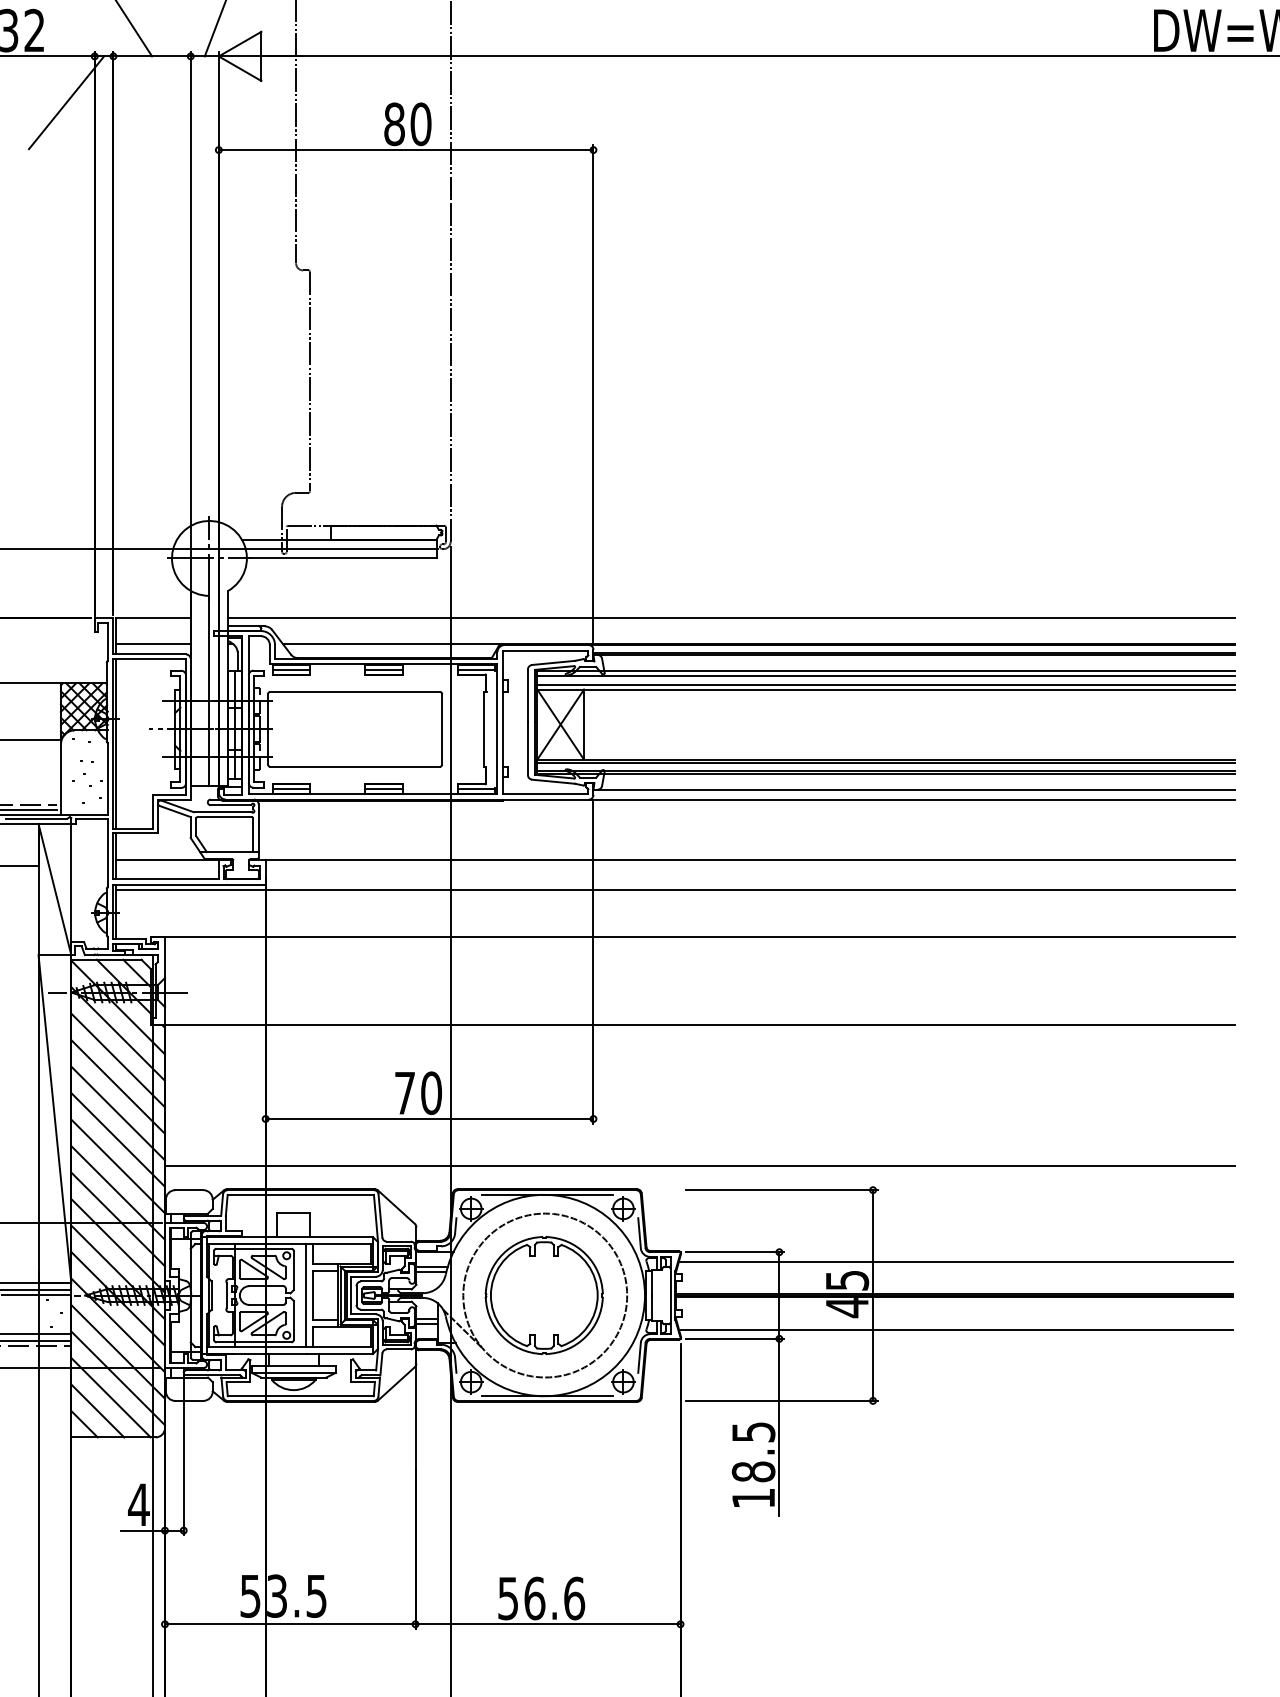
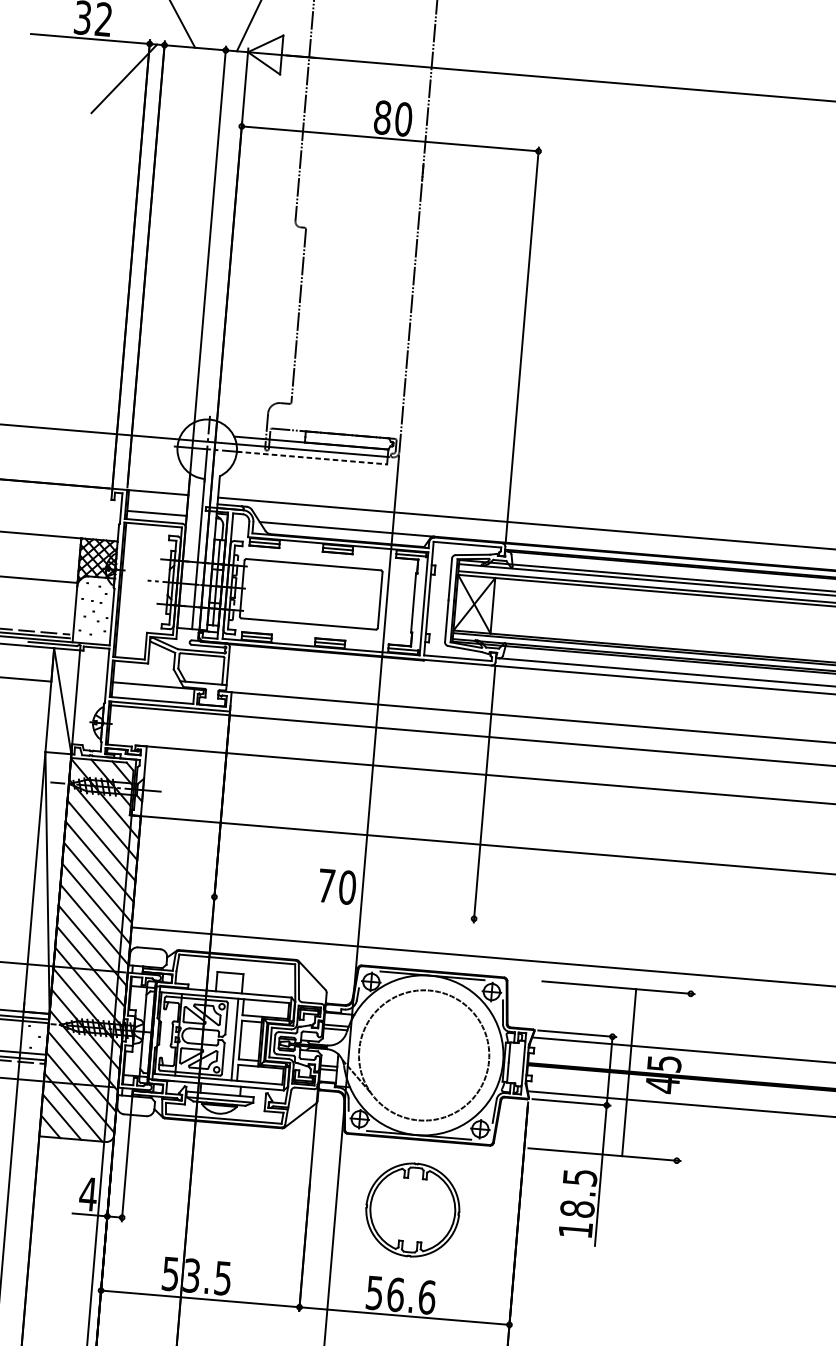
line: (341, 558) -> (311, 458), solid -> dashed
line: (429, 1119) -> (344, 908), removed
part: (543, 1295) -> (412, 1209), moved
line: (873, 1295) -> (629, 1072), moved

